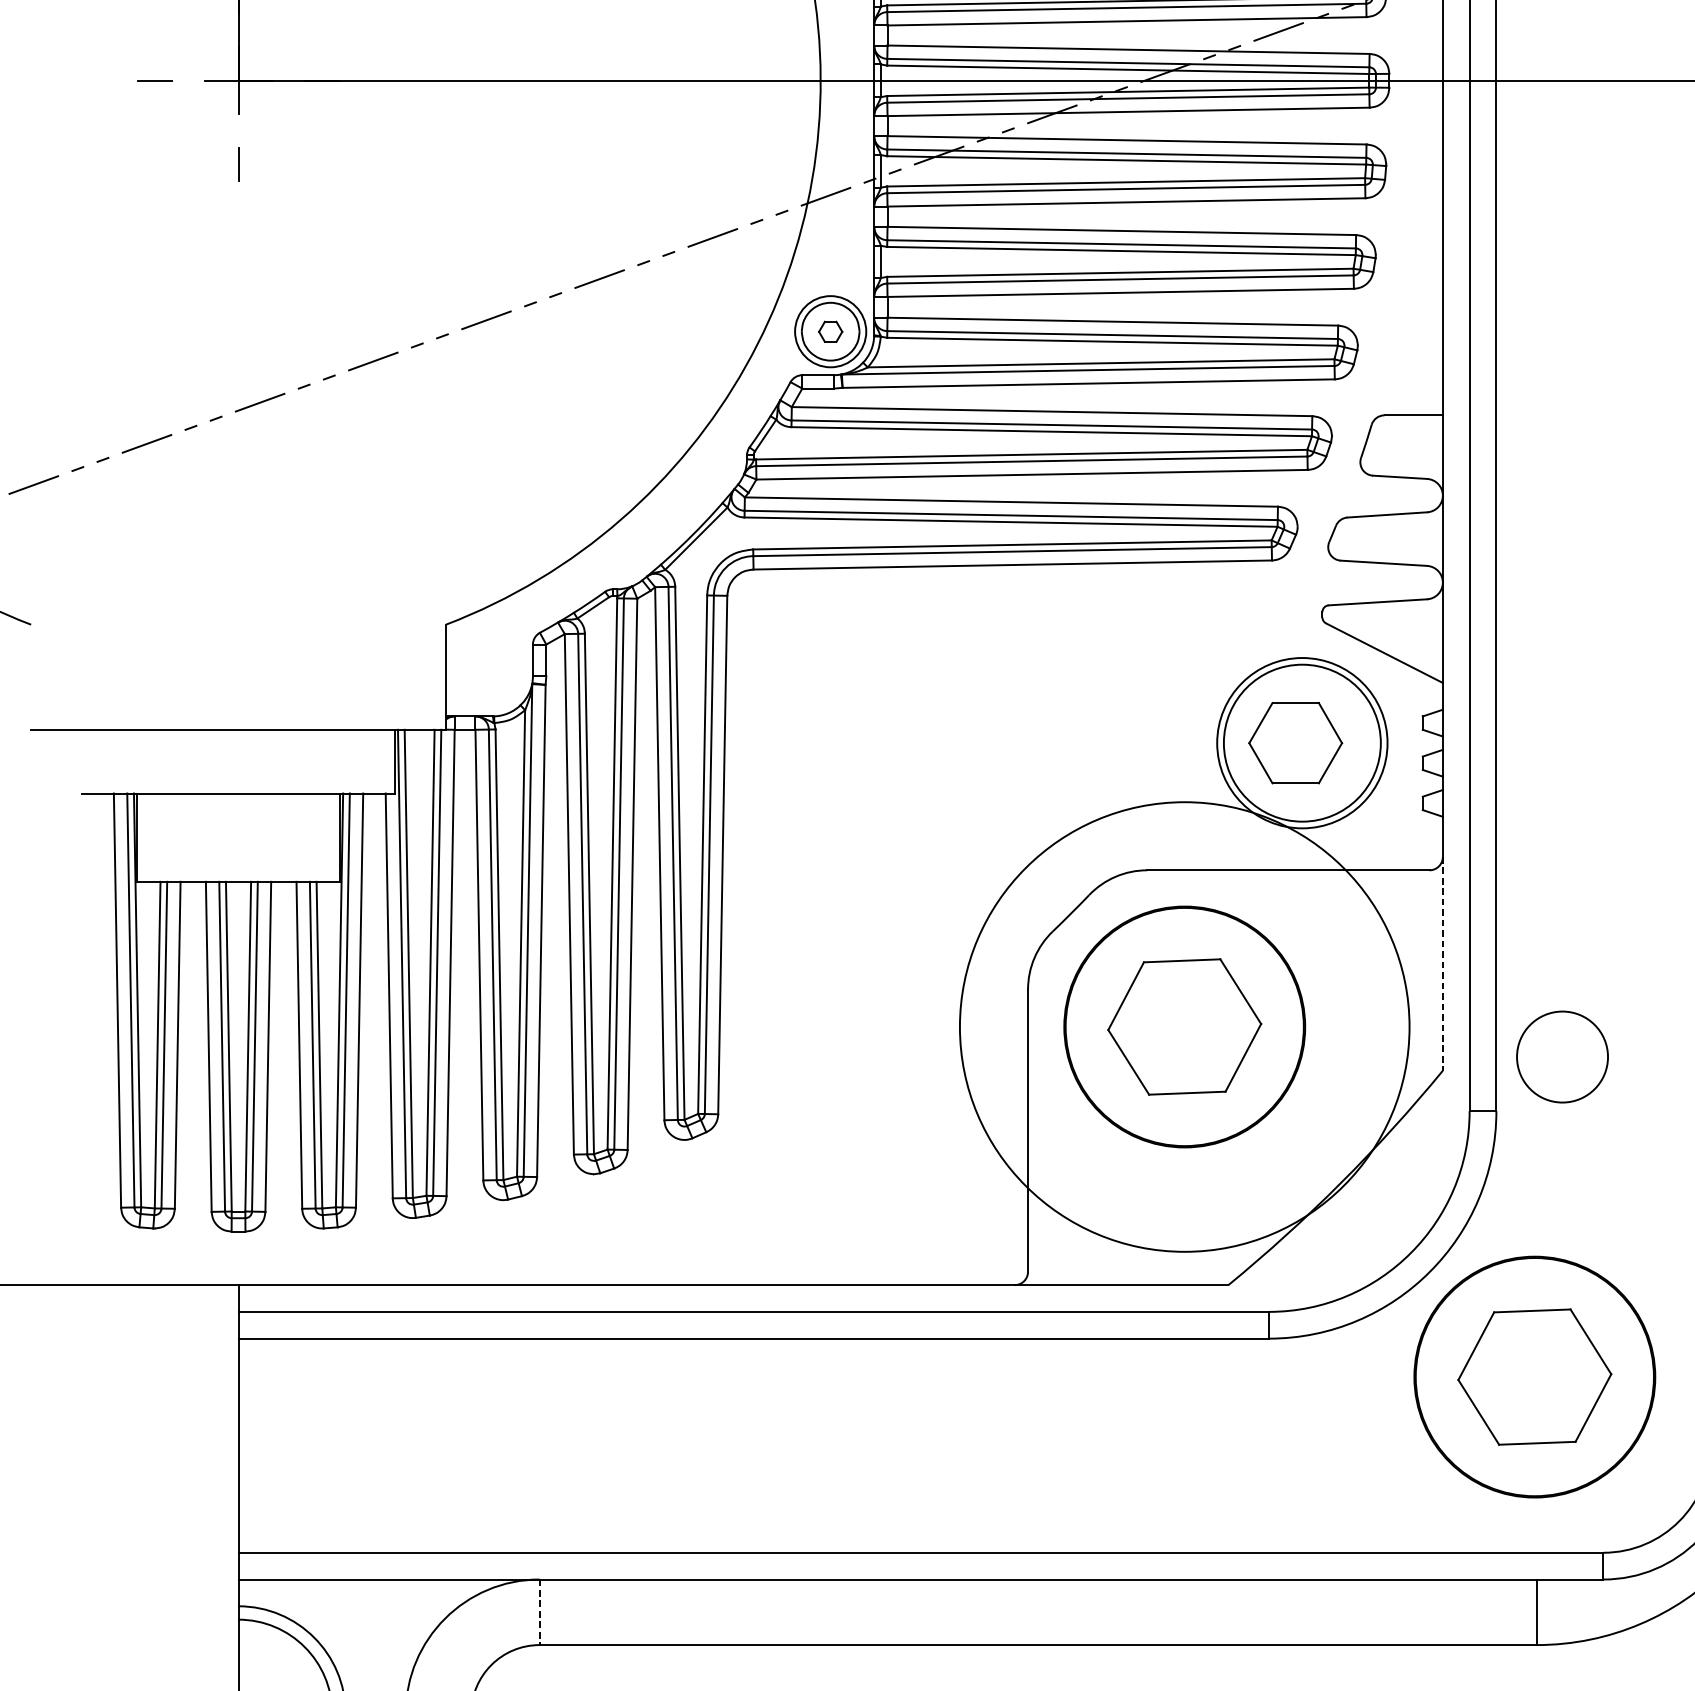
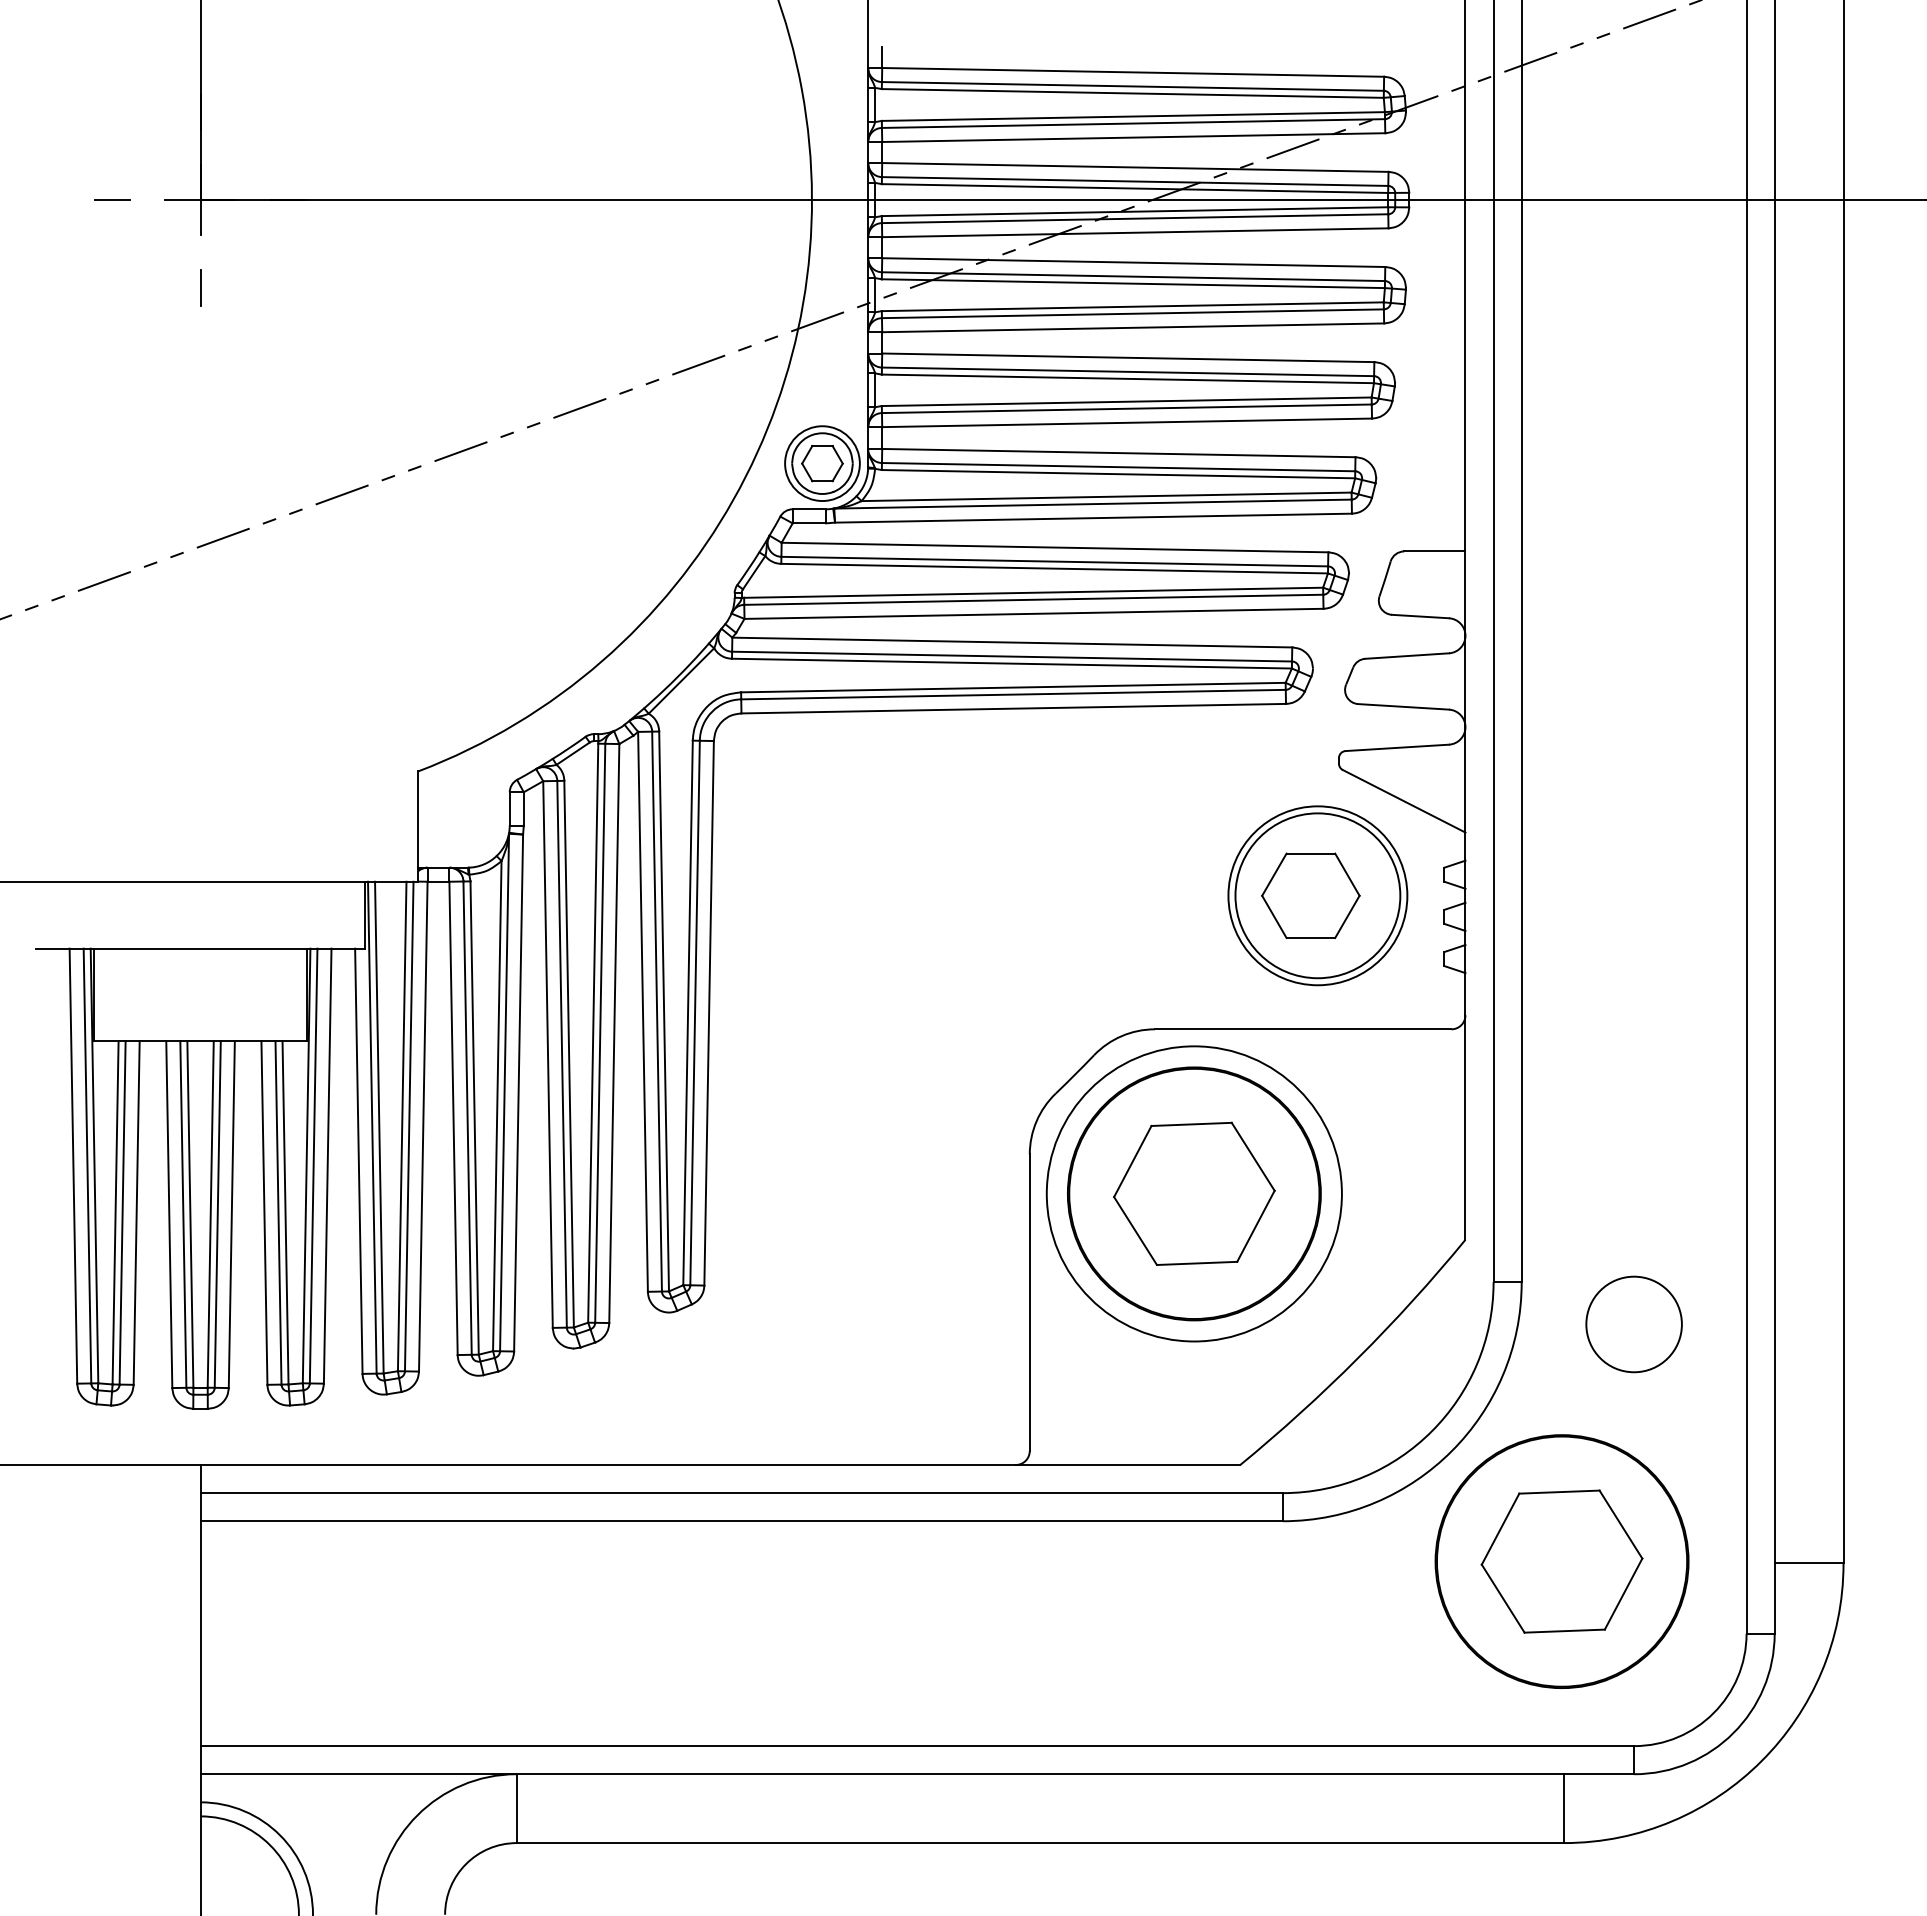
part: (830, 331) -> (822, 463), size x1.67
line: (1442, 964) -> (1465, 1128), dashed -> solid
circle: (1183, 1026) -> (1193, 1193), size x0.62
circle: (1561, 1057) -> (1633, 1324), moved
line: (539, 1613) -> (516, 1809), dashed -> solid

